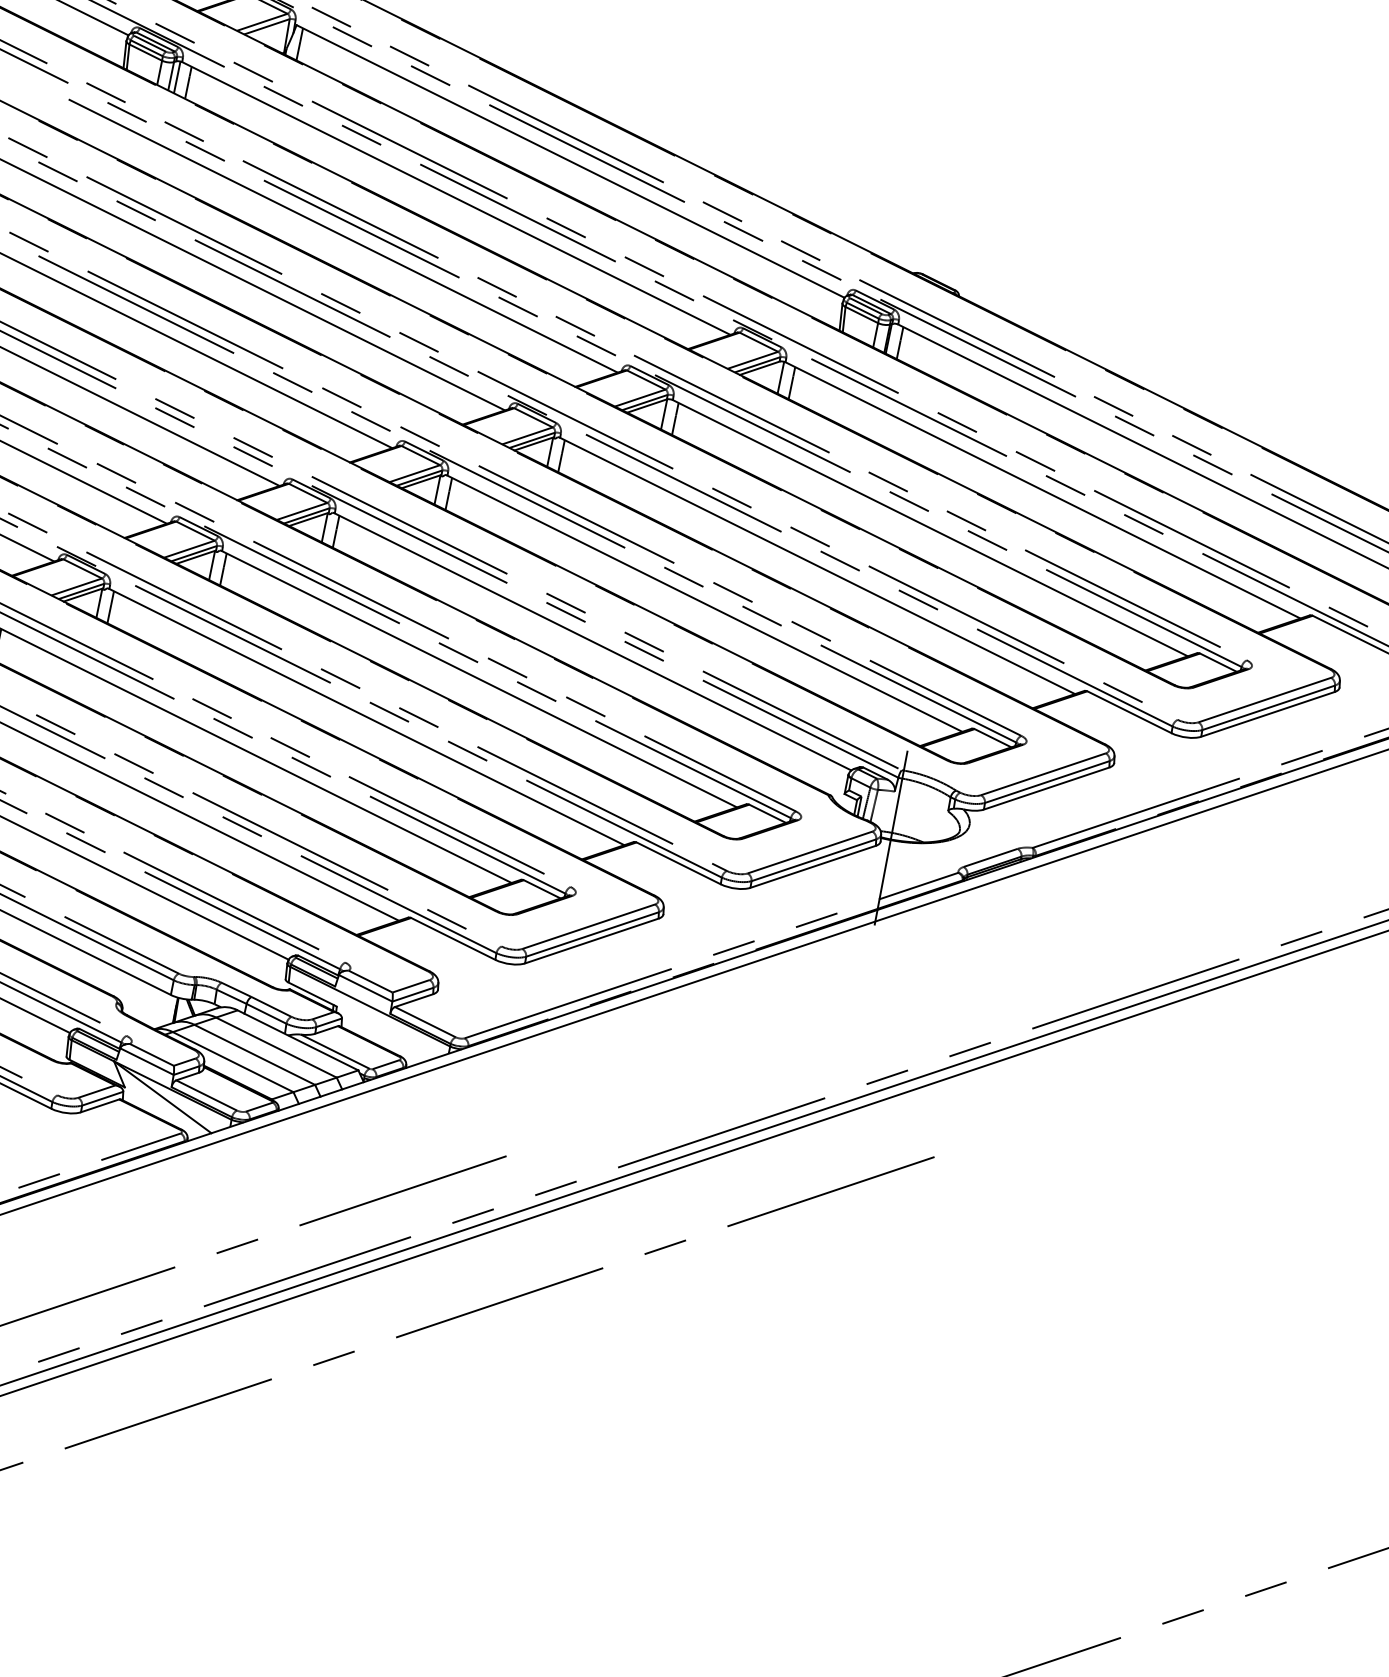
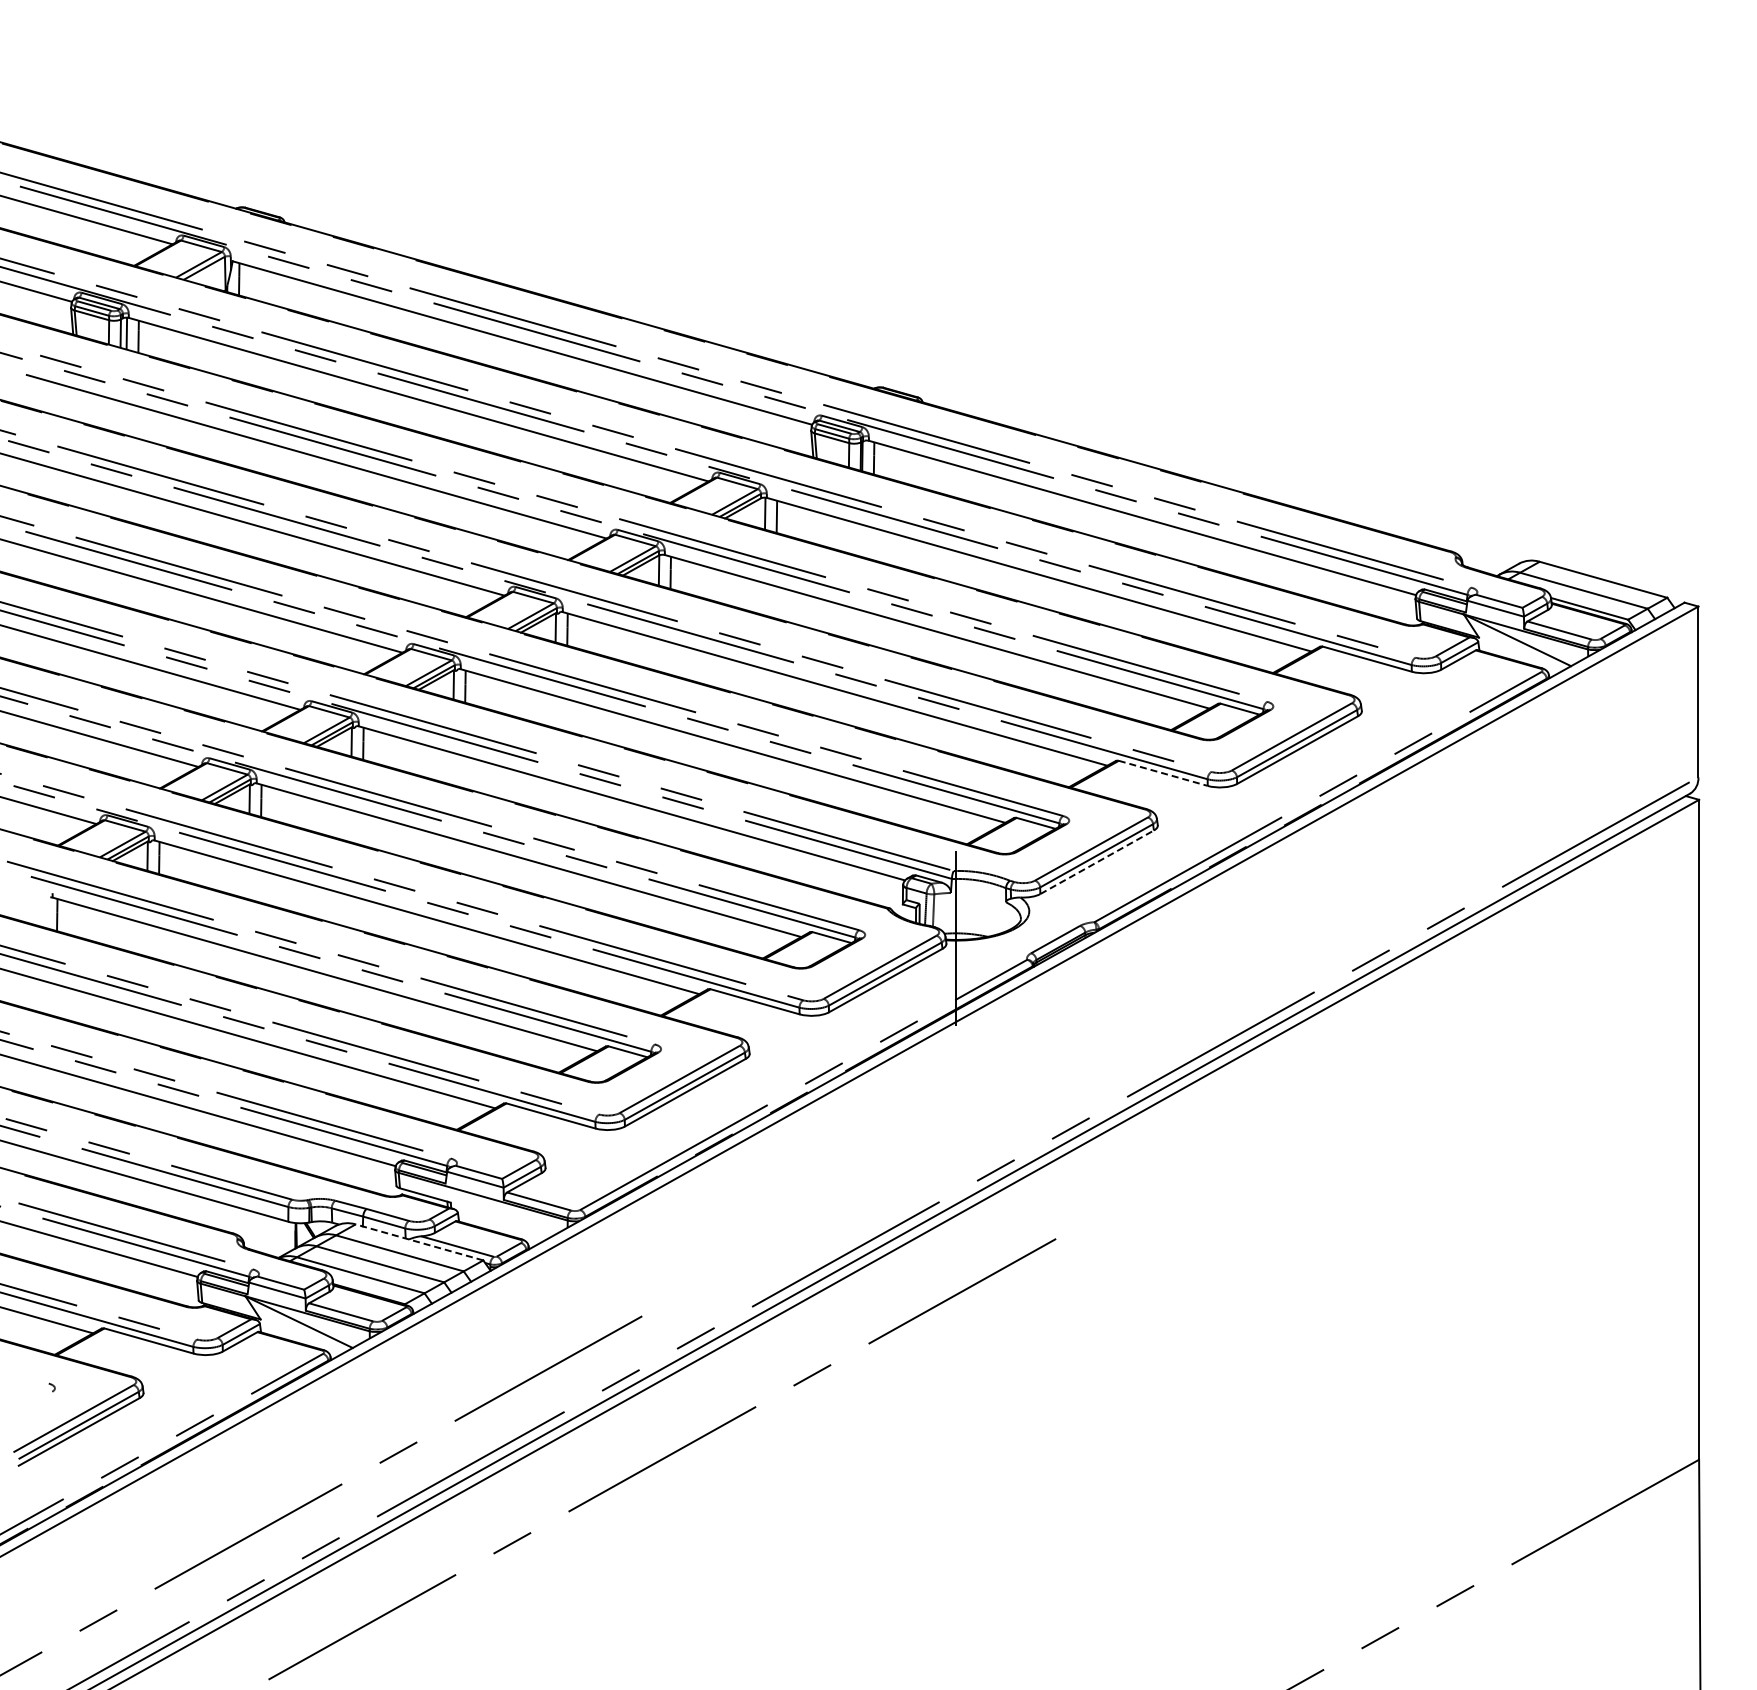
line: (1129, 712) -> (1163, 773), solid -> dashed
line: (1046, 788) -> (1097, 862), solid -> dashed
line: (298, 1040) -> (419, 1242), solid -> dashed

